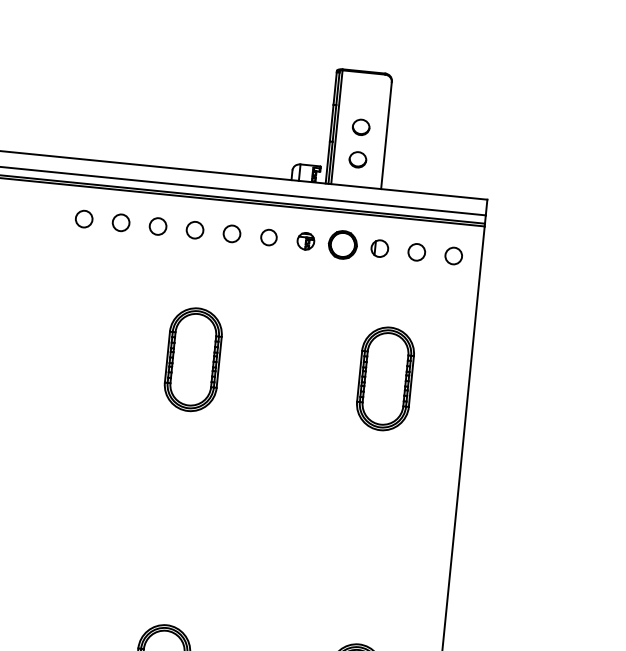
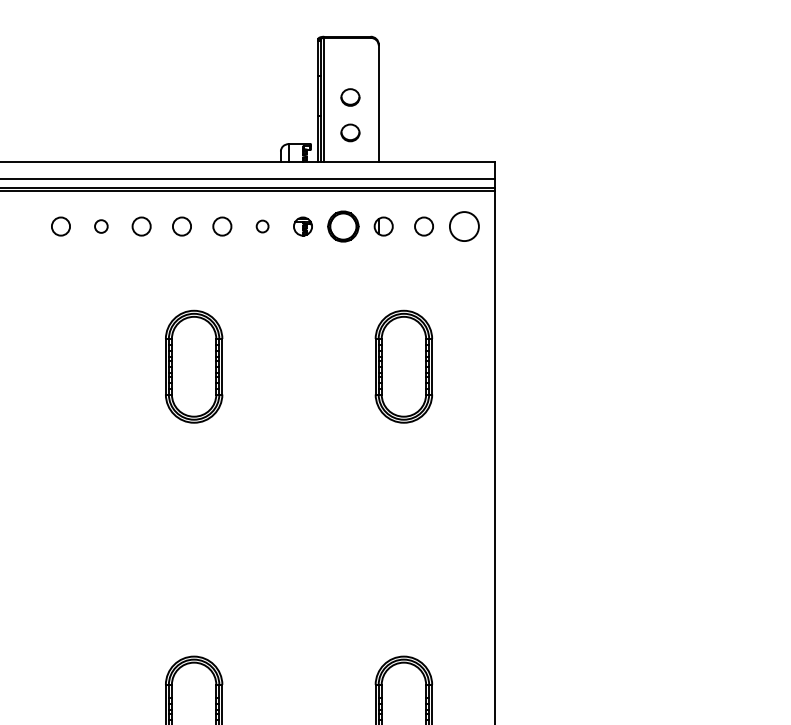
circle: (121, 222) -> (101, 226), size x0.7
circle: (268, 237) -> (262, 226), size x0.7
circle: (453, 255) -> (464, 226), size x1.6

